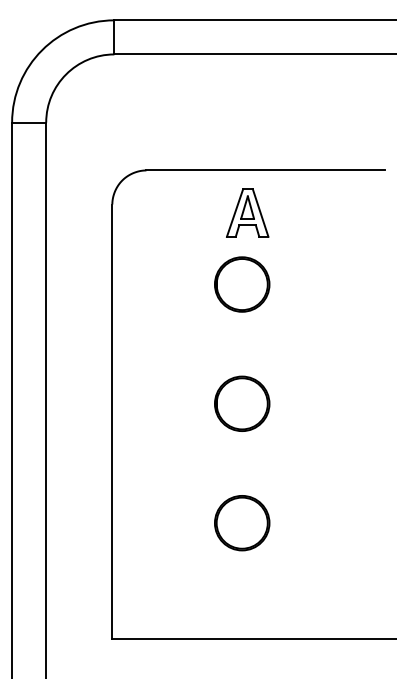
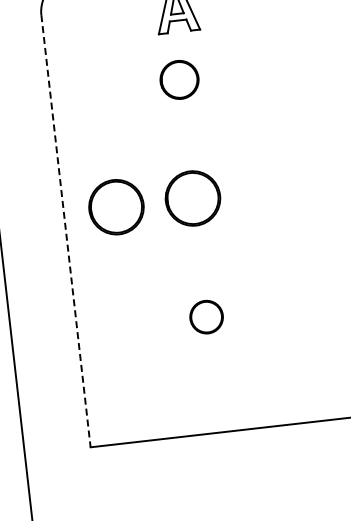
part: (242, 284) -> (179, 79), size x0.7
part: (165, 403) -> (116, 206), added
line: (112, 422) -> (66, 231), solid -> dashed
part: (242, 523) -> (206, 317), size x0.6

